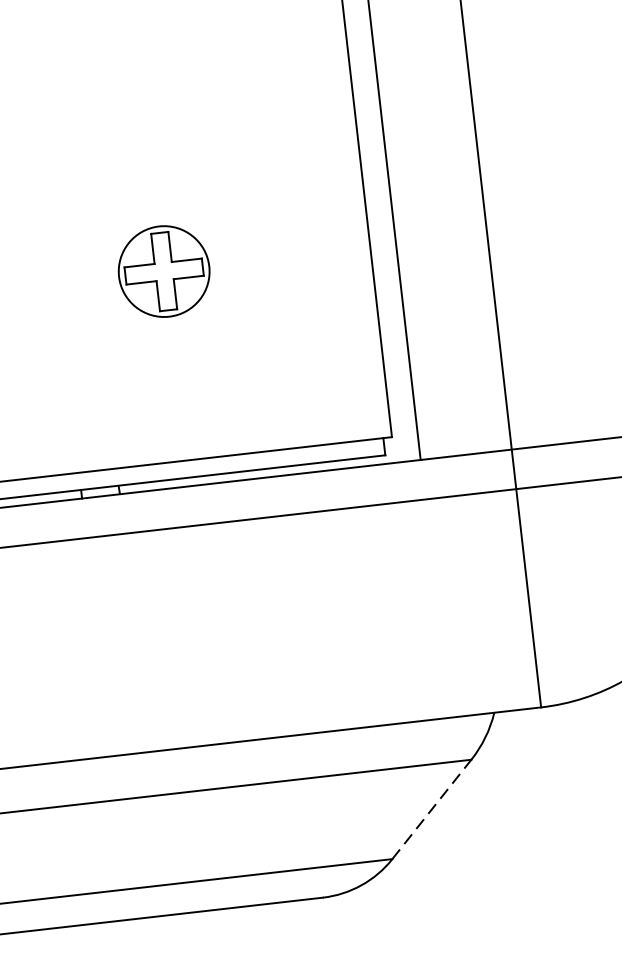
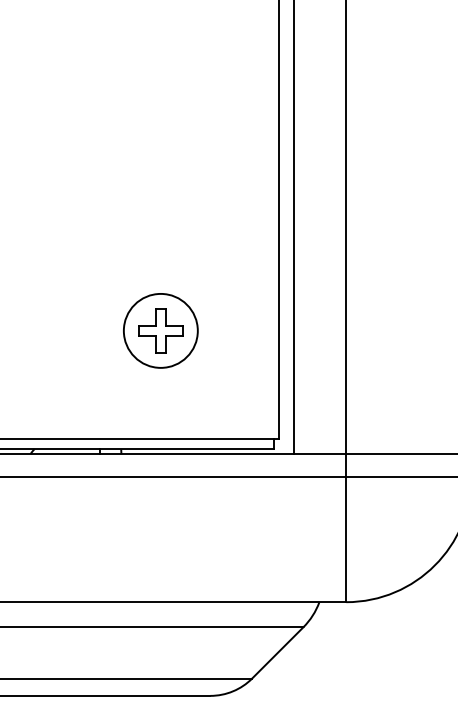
circle: (163, 270) -> (160, 330), size x1.43
line: (433, 808) -> (278, 652), dashed -> solid

